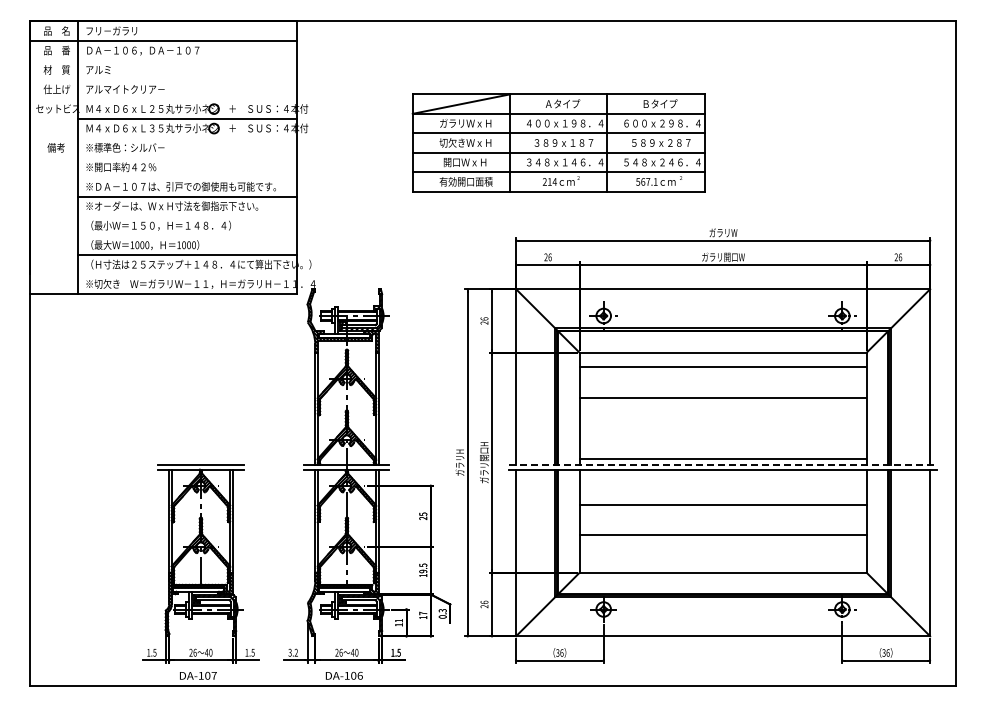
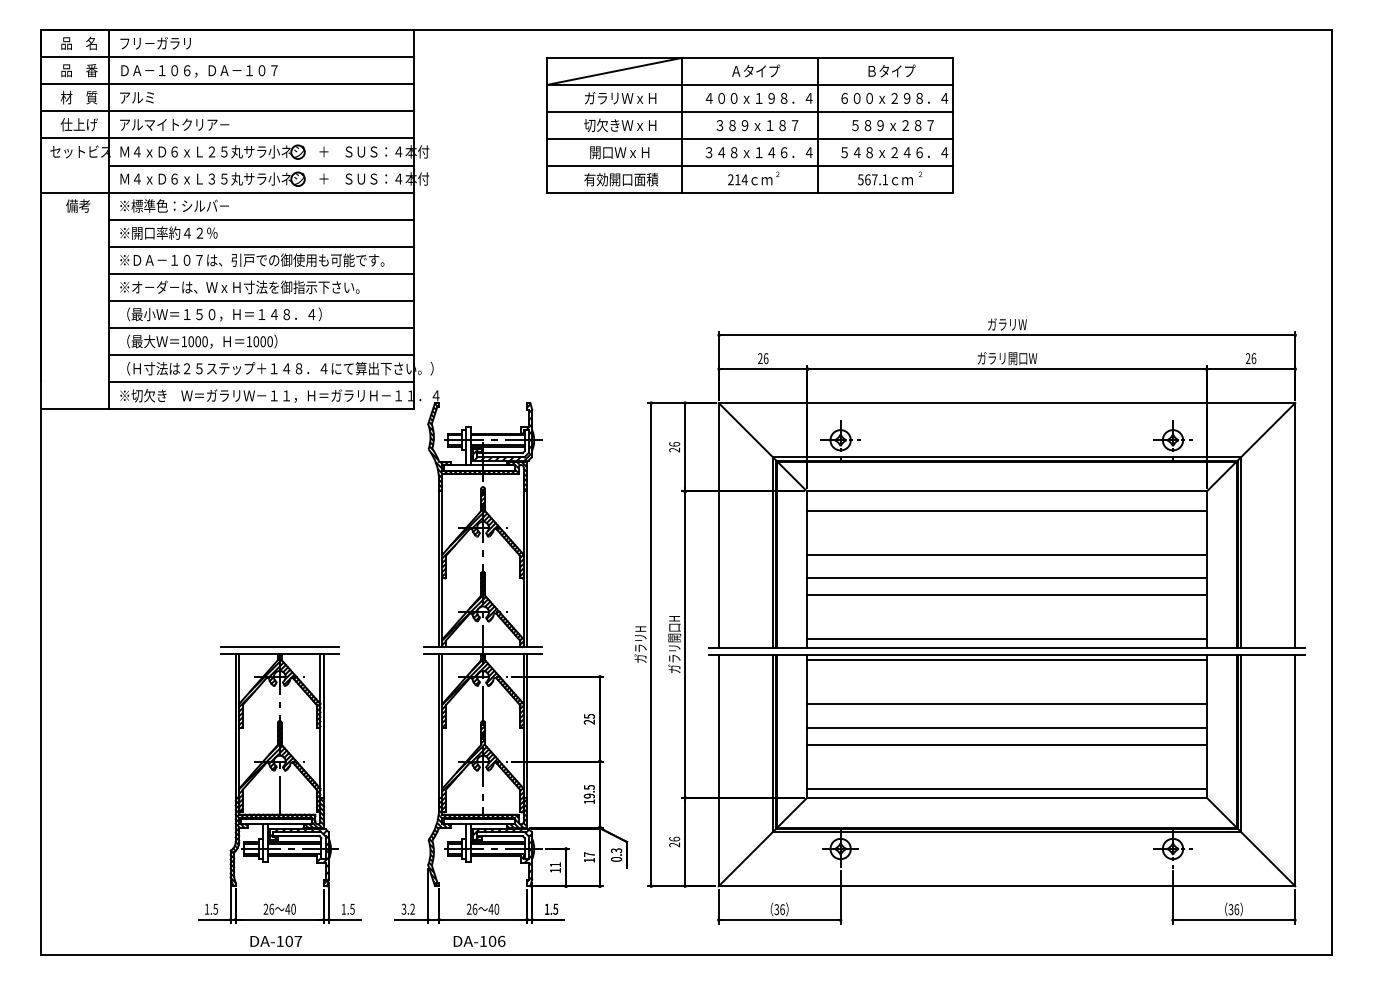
line: (163, 60) -> (227, 84), added
line: (163, 79) -> (227, 110), added
line: (163, 99) -> (227, 138), added
line: (163, 138) -> (227, 193), added
part: (558, 142) -> (749, 124), moved
line: (187, 157) -> (261, 219), added
line: (187, 177) -> (261, 247), added
line: (187, 216) -> (261, 301), added
line: (187, 235) -> (261, 328), added
line: (187, 274) -> (261, 382), added
line: (722, 415) -> (1006, 578), added
line: (722, 427) -> (1006, 595), added
line: (723, 465) -> (1007, 648), dashed -> solid
line: (722, 474) -> (1006, 661), added
line: (722, 522) -> (1006, 727), added
line: (722, 566) -> (1006, 789), added

